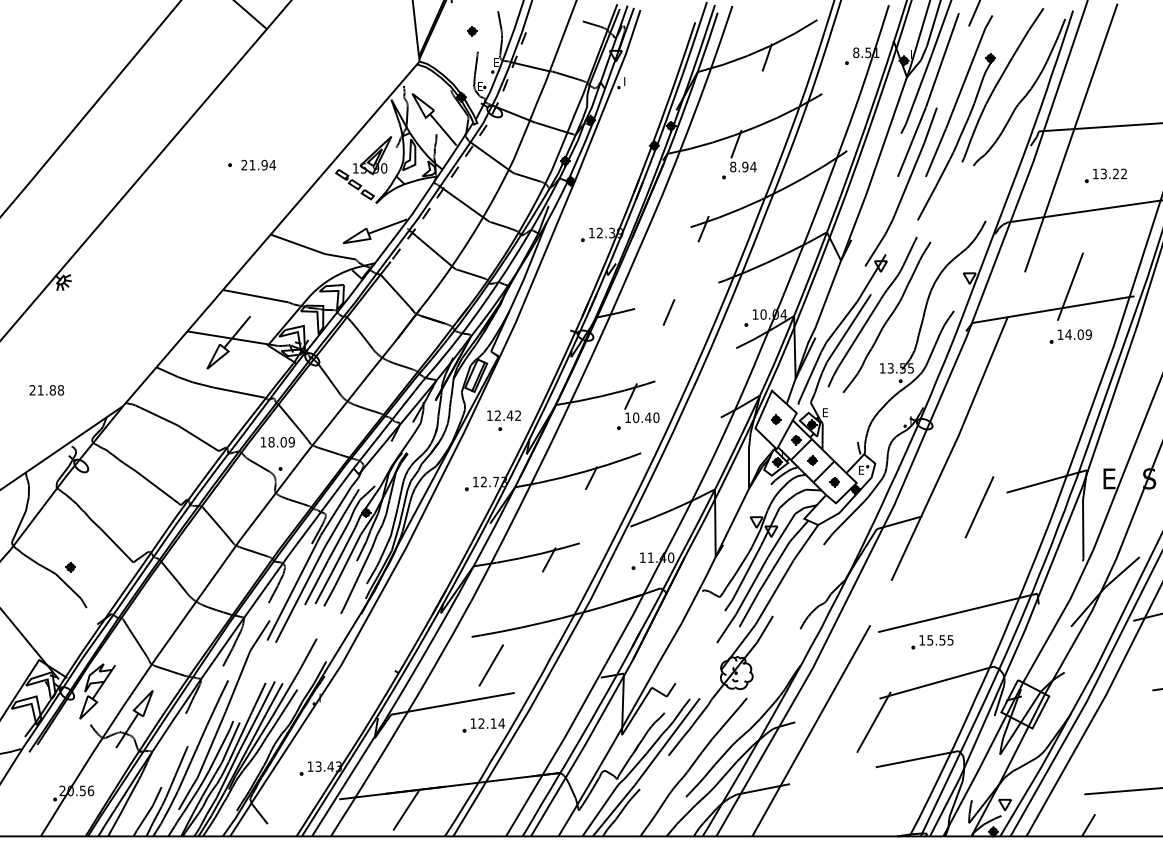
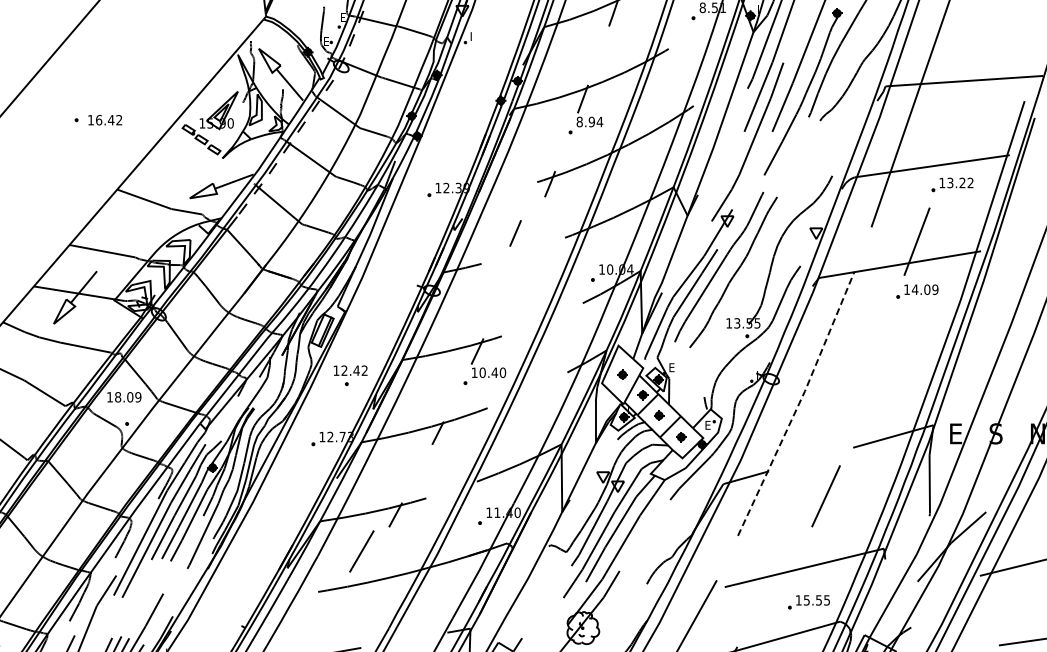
text: (258, 164) -> (105, 119), 21.94 -> 16.42
part: (1105, 175) -> (952, 184), moved
line: (668, 312) -> (515, 233), moved
line: (952, 448) -> (799, 403), solid -> dashed
line: (979, 507) -> (826, 496), moved
part: (932, 642) -> (809, 602), moved
line: (490, 665) -> (361, 551), moved

